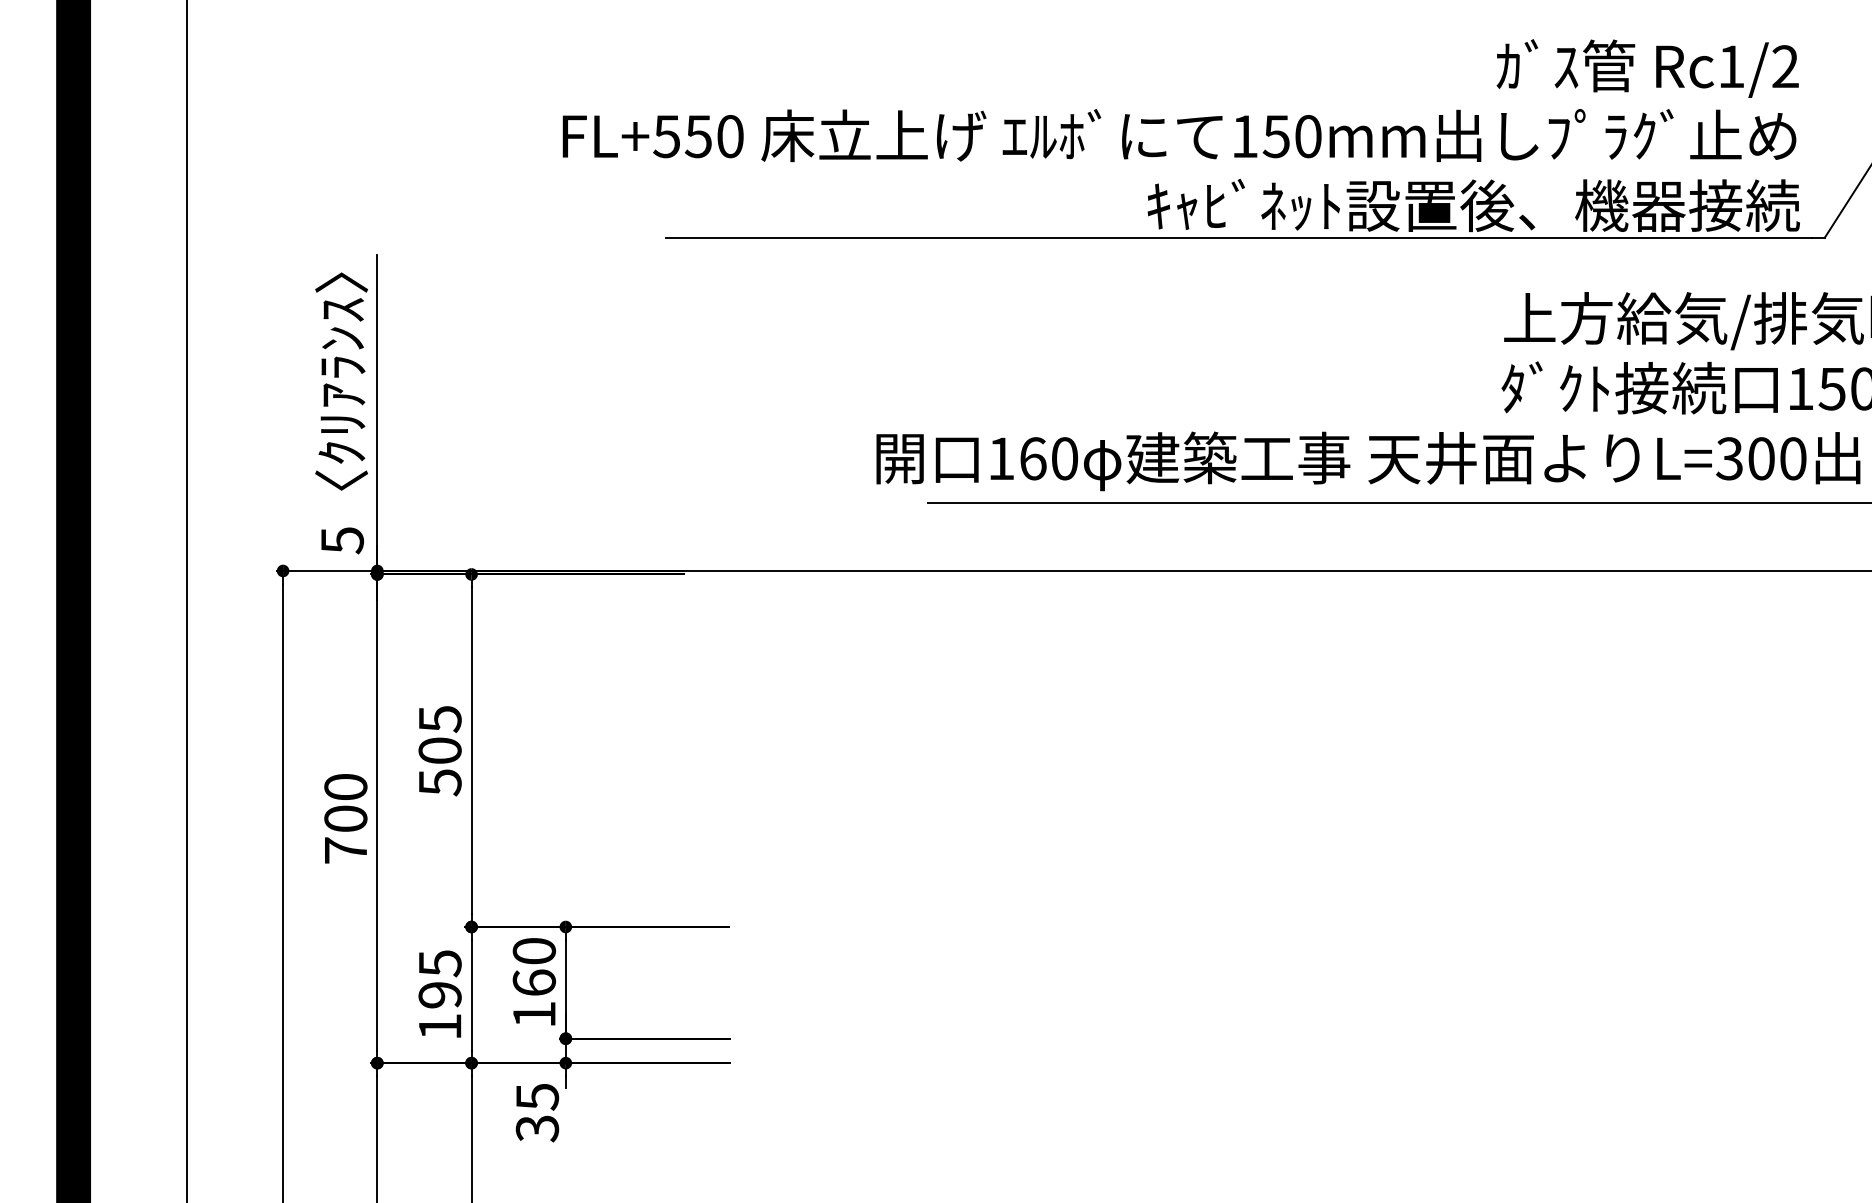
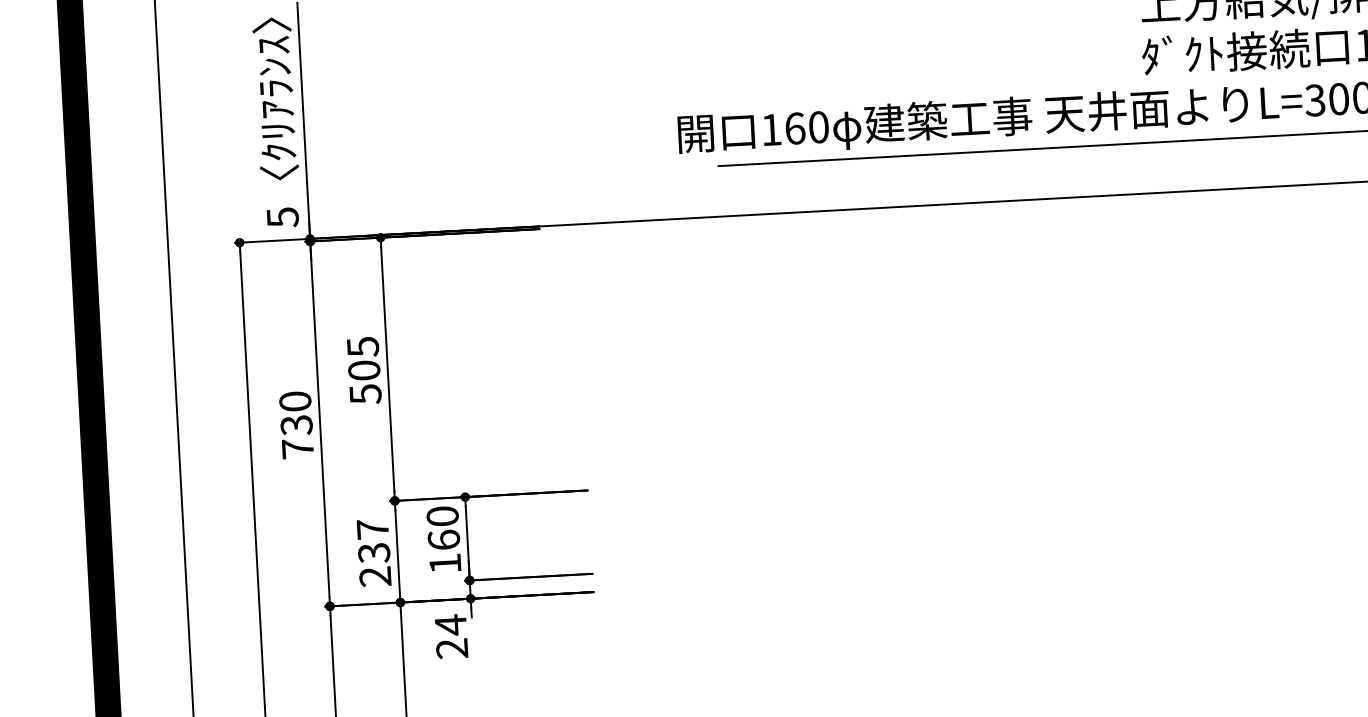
text: (345, 818) -> (296, 424), 700 -> 730
text: (439, 995) -> (373, 553), 195 -> 237
text: (537, 1112) -> (451, 636), 35 -> 24

